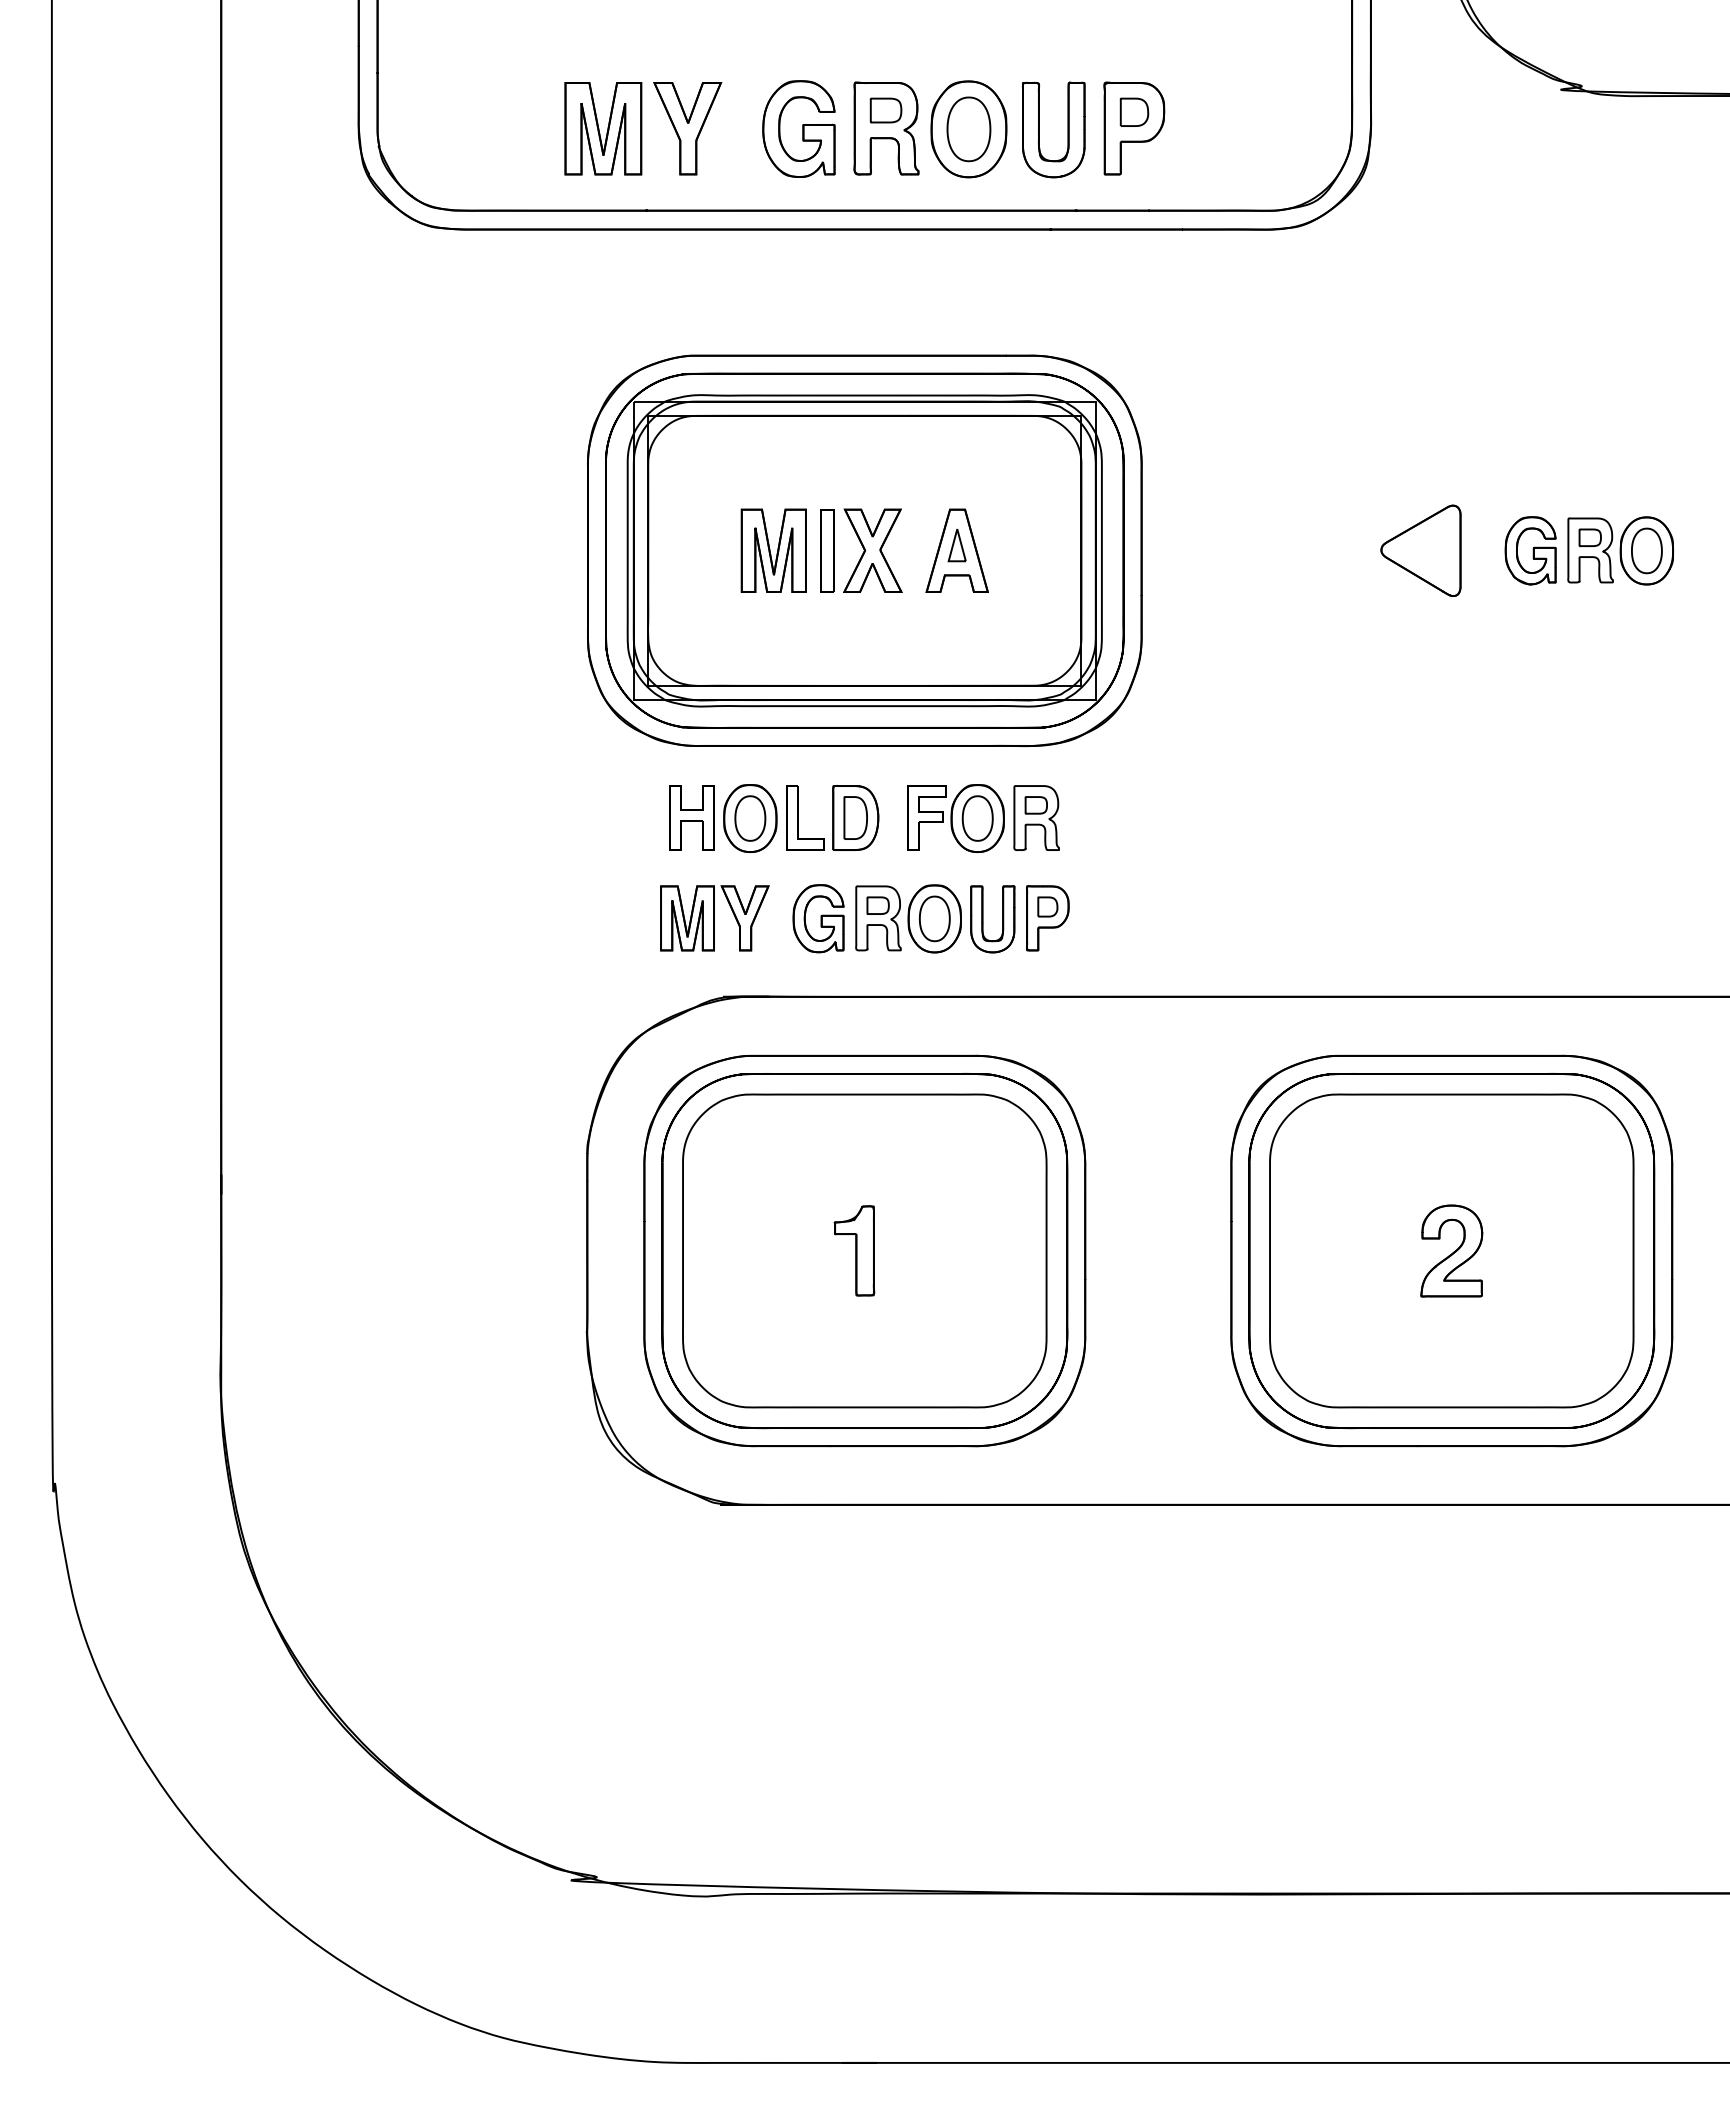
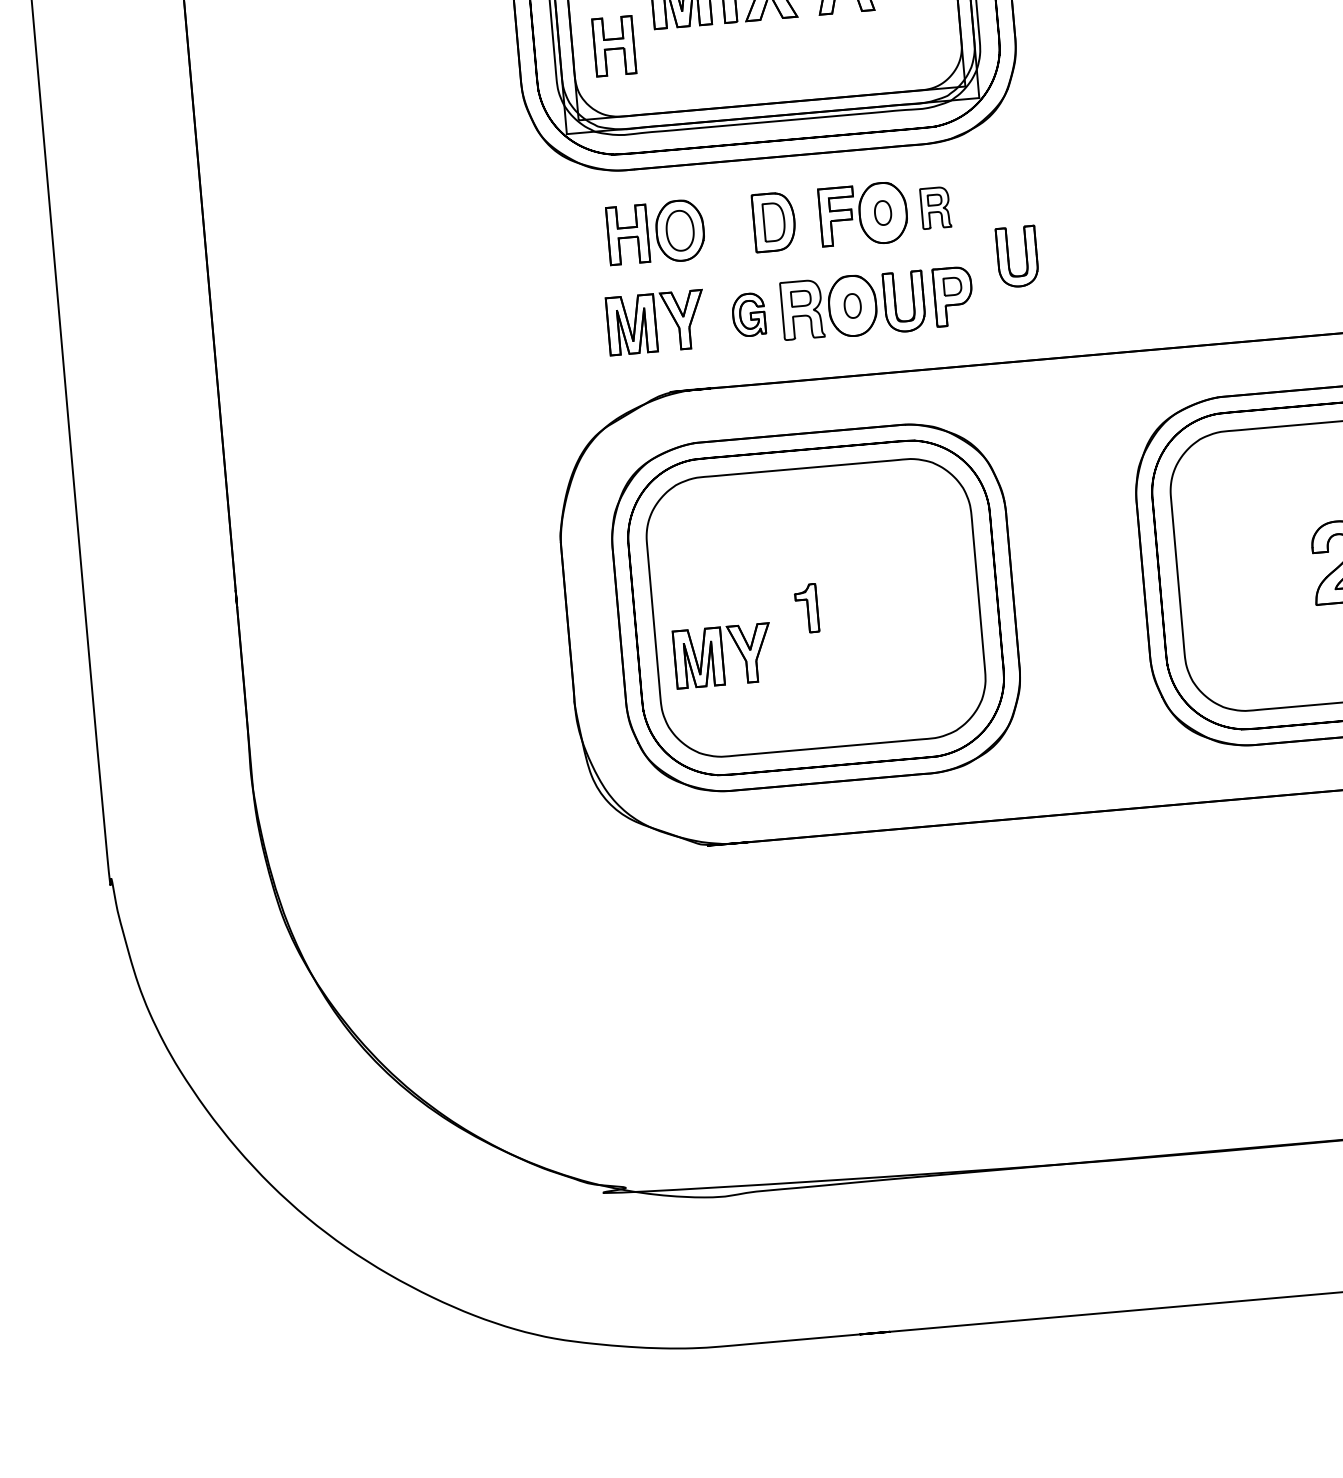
part: (694, 606) -> (613, 45), added
part: (798, 817) -> (723, 226), removed
part: (1036, 817) -> (935, 207), size x0.7
part: (977, 818) -> (882, 213), size x0.6
part: (1113, 880) -> (1009, 257), added
part: (818, 918) -> (748, 314), size x0.7
part: (934, 918) -> (852, 305), size x0.6
part: (854, 1250) -> (806, 608), size x0.6
part: (756, 1295) -> (722, 656), added

